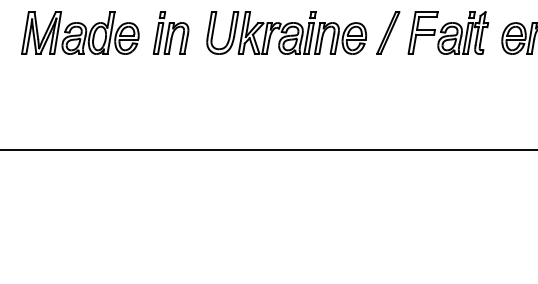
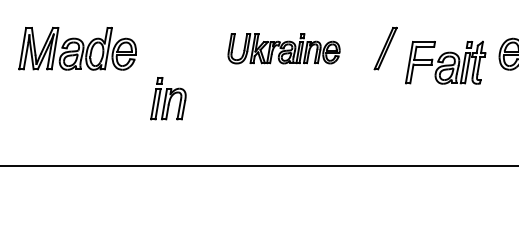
part: (170, 32) -> (167, 98), moved
part: (286, 32) -> (283, 48), size x0.7
part: (447, 32) -> (444, 62), moved

